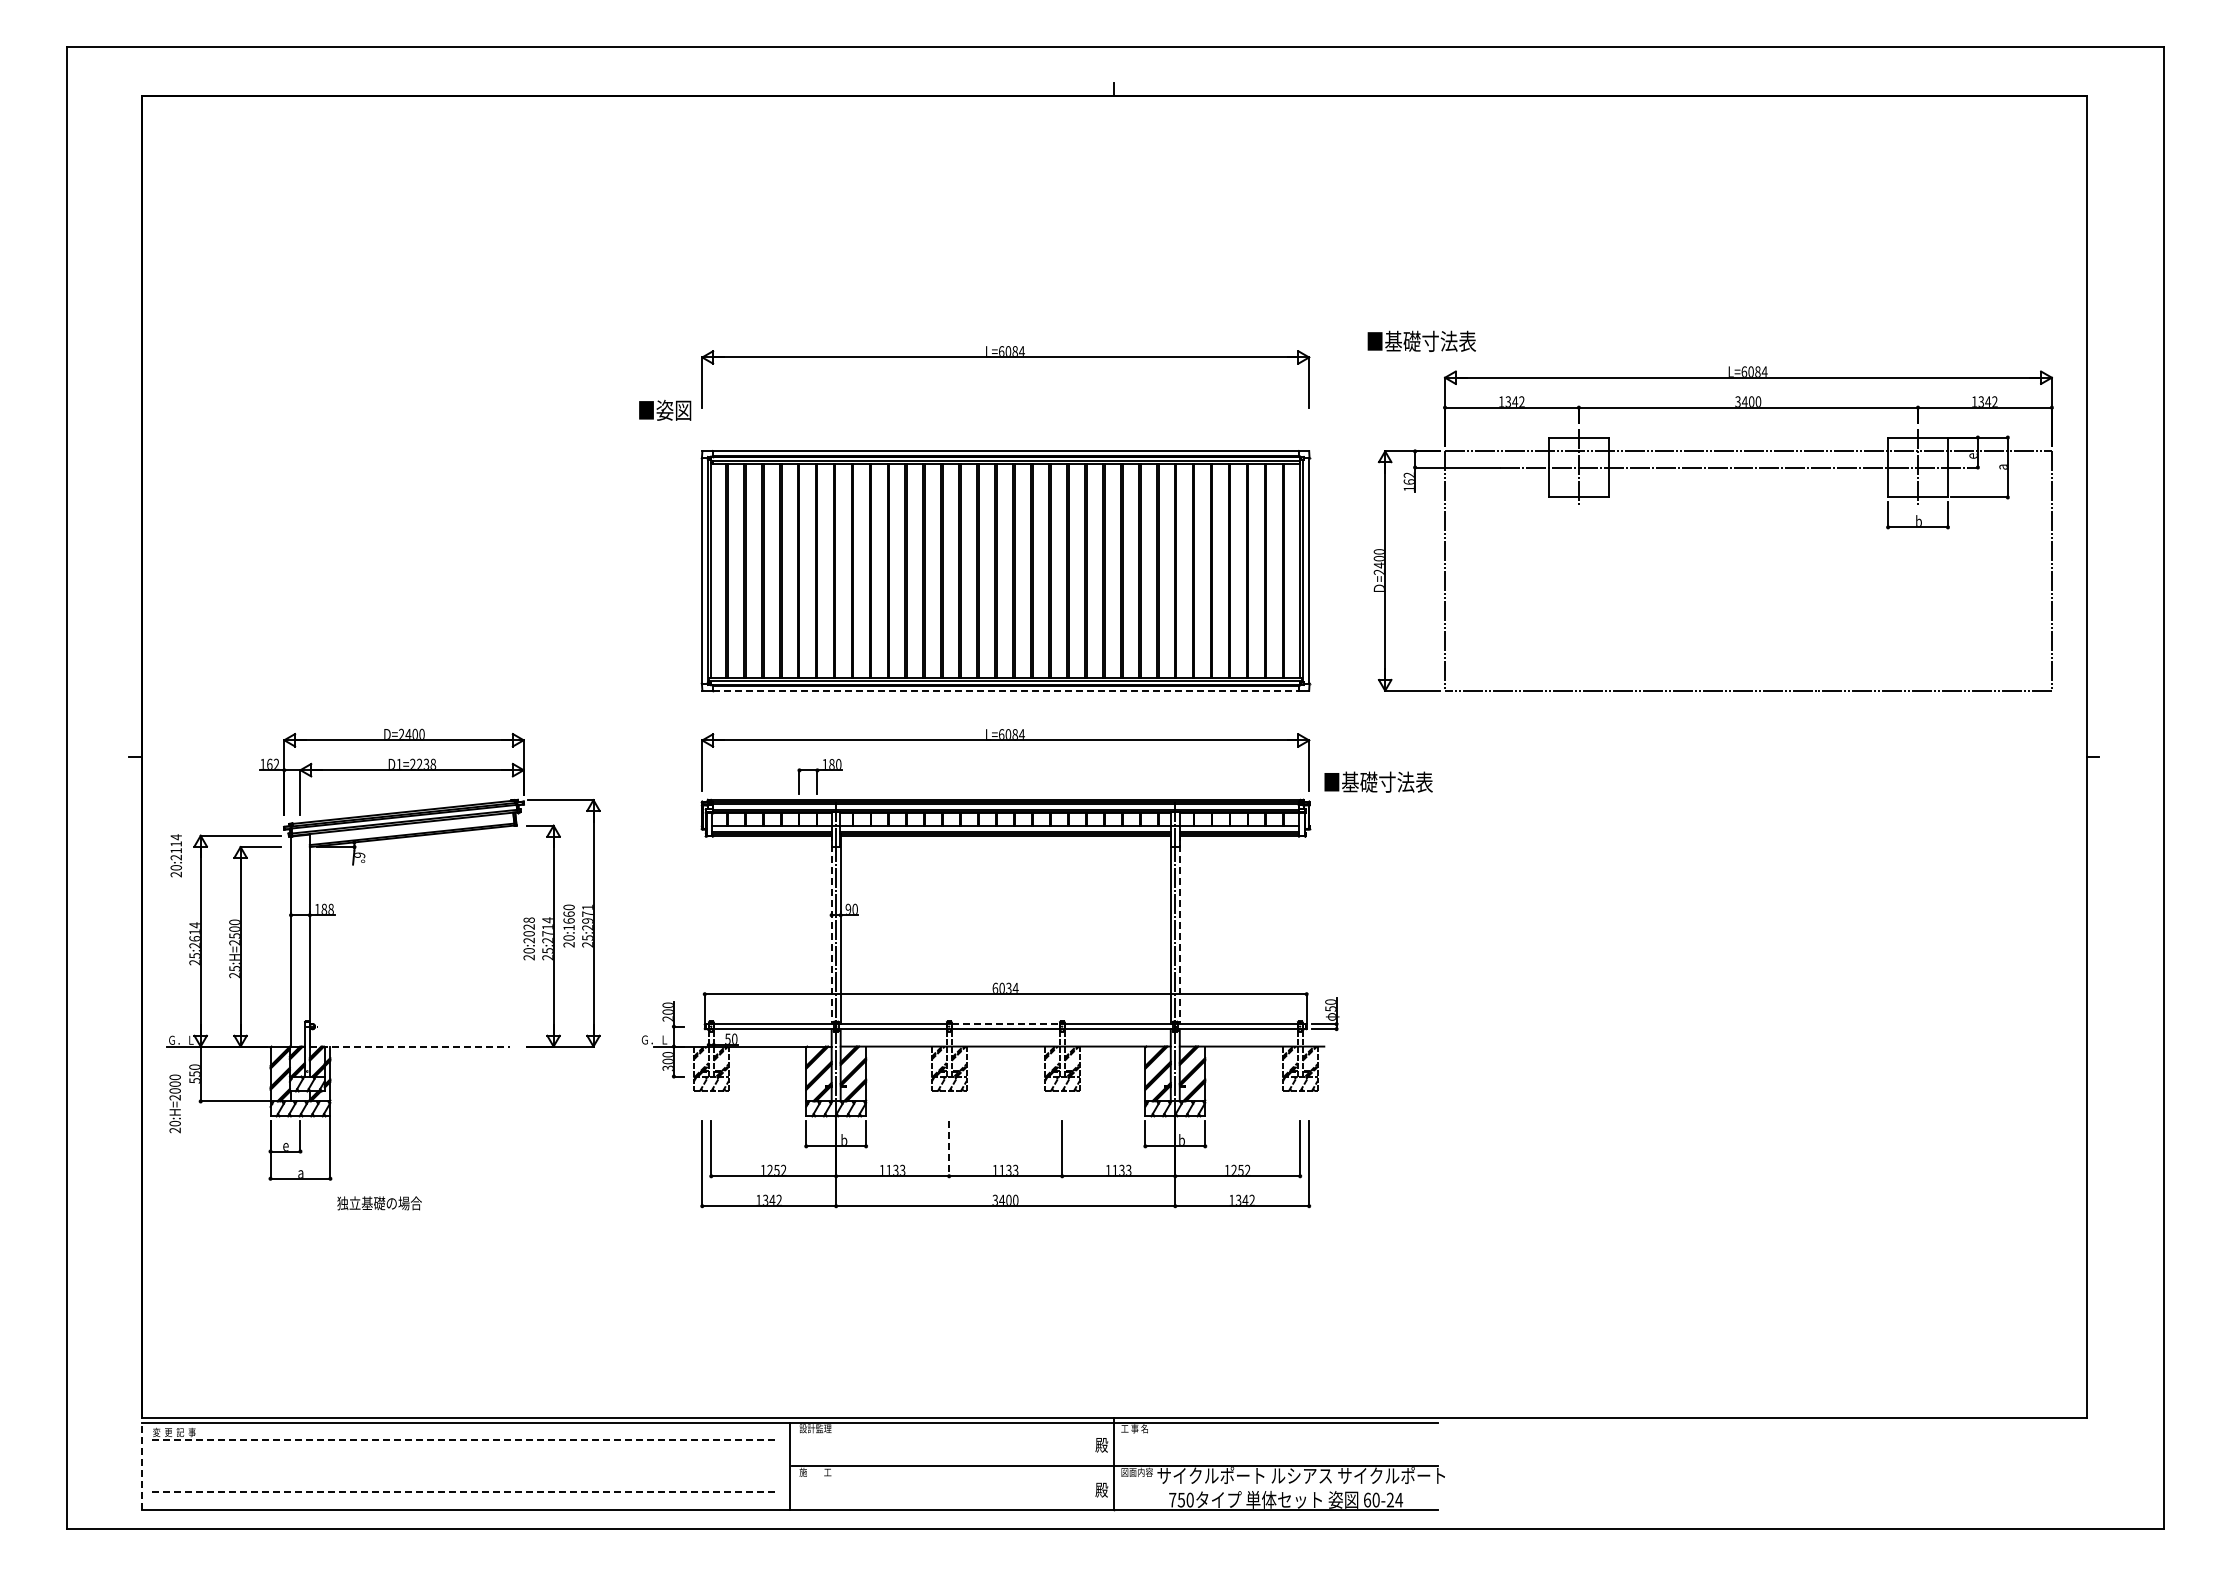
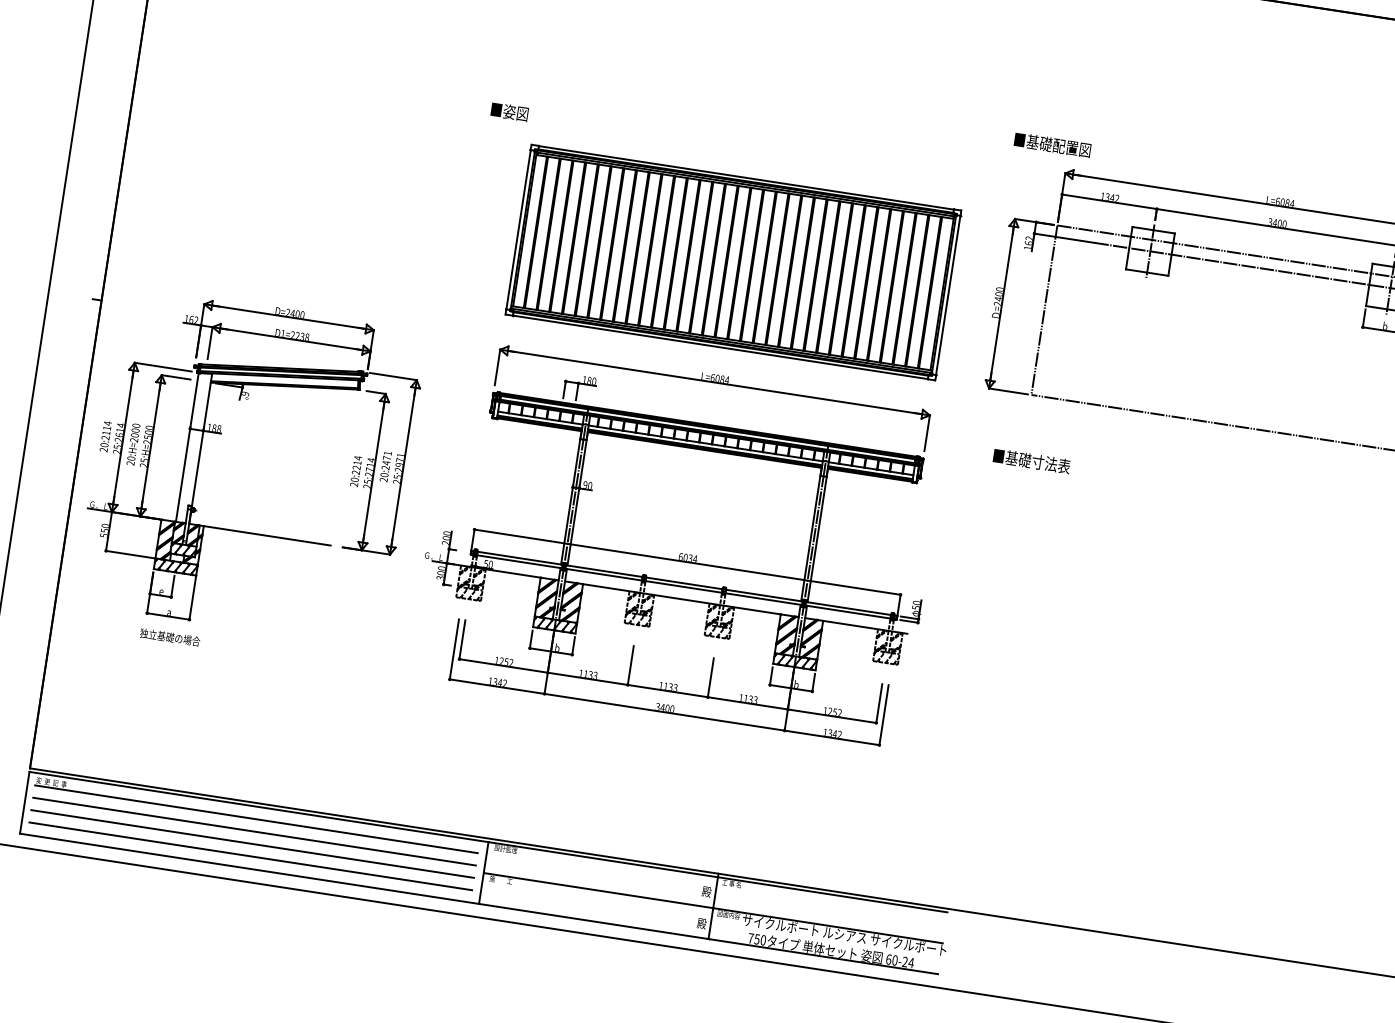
text: (1448, 341) -> (1071, 148), ■基礎寸法表 -> ■基礎配置図
part: (1005, 357) -> (756, 111), removed
line: (1006, 690) -> (721, 347), dashed -> solid
text: (1378, 781) -> (1031, 460), moved
text: (175, 855) -> (105, 436), moved
text: (568, 917) -> (386, 460), 20:1660 -> 20:2471
text: (528, 926) -> (357, 462), 20:2028 -> 20:2214
line: (831, 929) -> (571, 497), dashed -> solid
line: (1179, 929) -> (817, 535), dashed -> solid
line: (1006, 1024) -> (684, 583), dashed -> solid
line: (409, 1046) -> (259, 534), dashed -> solid
text: (174, 1103) -> (133, 444), moved
line: (949, 1149) -> (630, 666), dashed -> solid
text: (379, 1203) -> (170, 637), moved
line: (464, 1440) -> (256, 819), dashed -> solid
line: (464, 1457) -> (254, 831), added
line: (141, 1466) -> (24, 802), dashed -> solid
line: (464, 1474) -> (252, 843), added
line: (464, 1492) -> (250, 856), dashed -> solid

